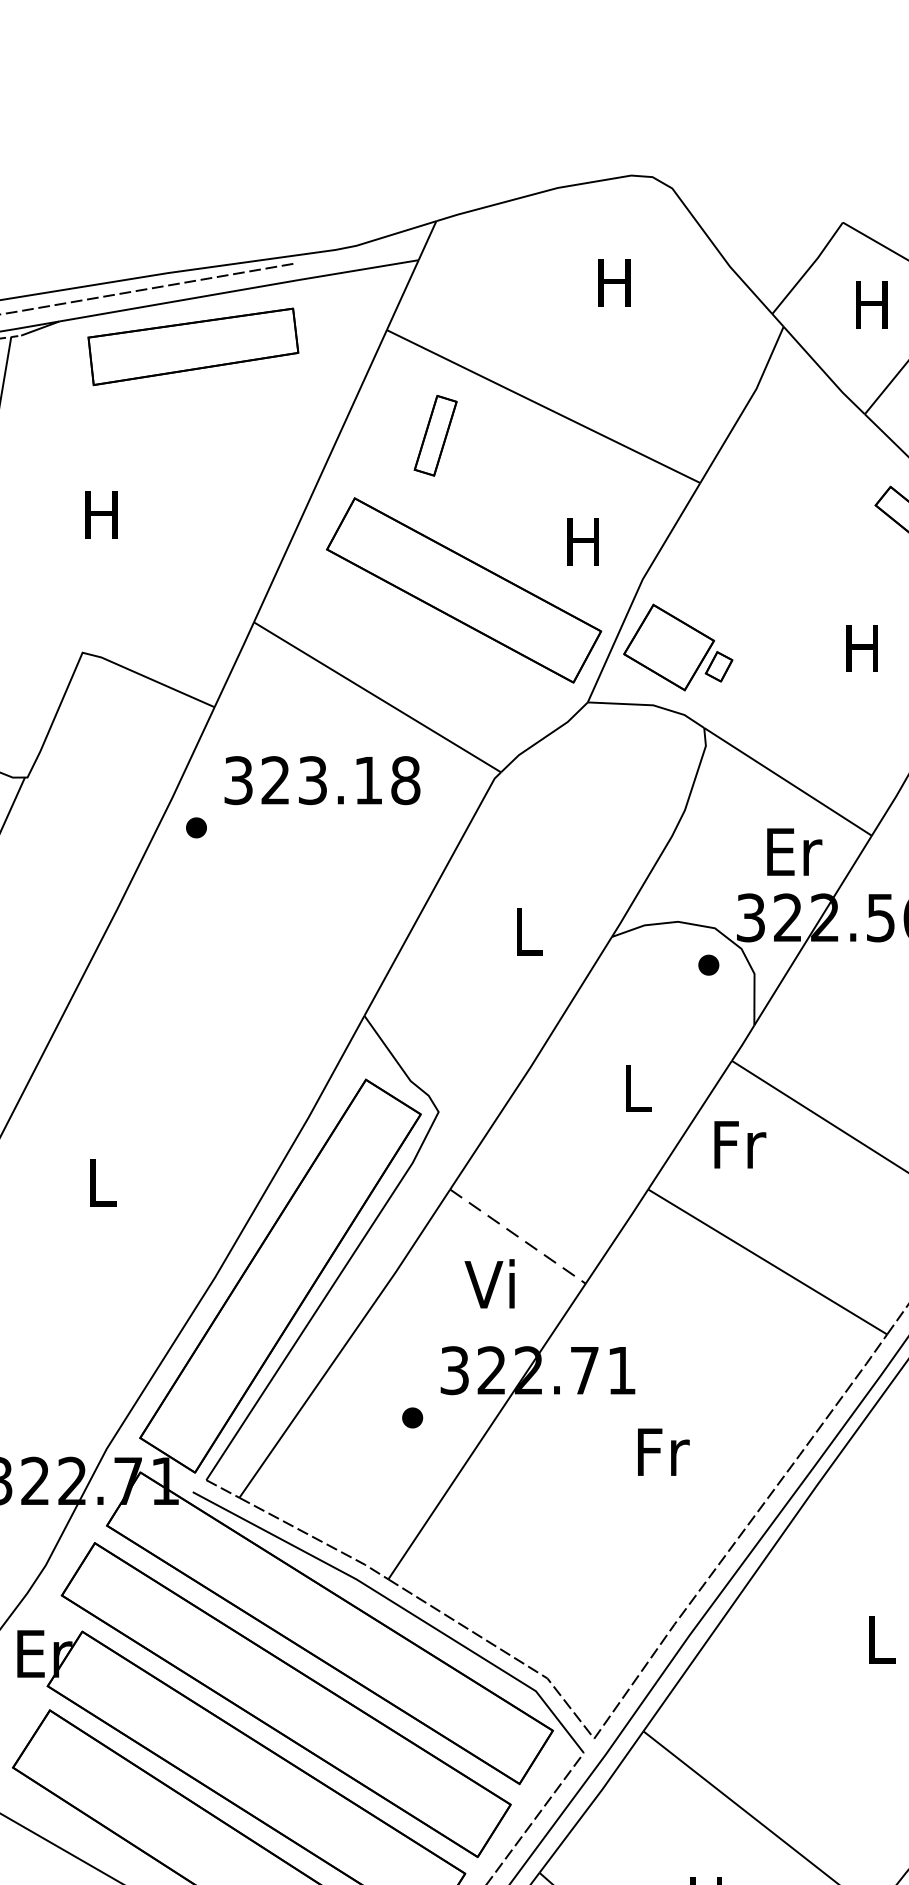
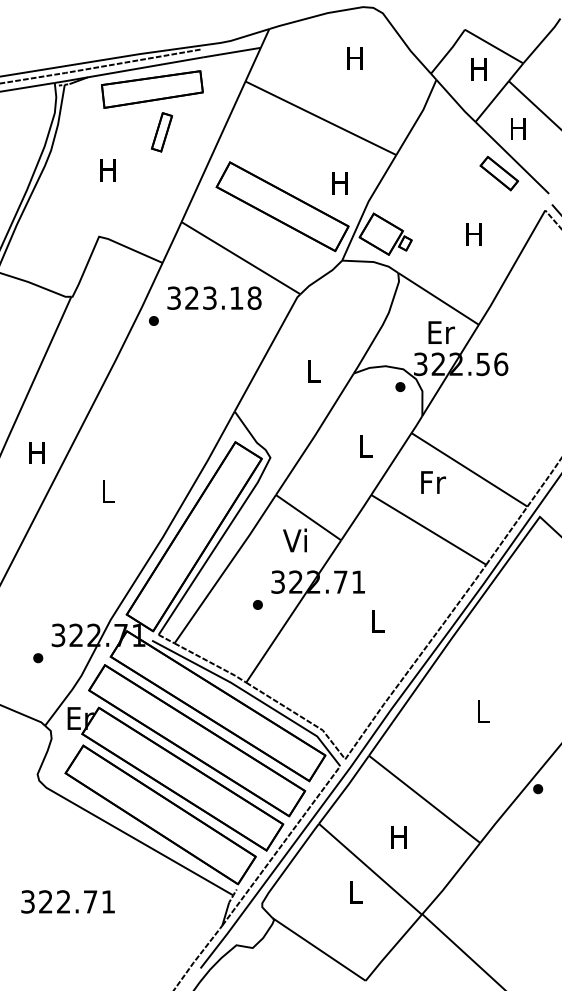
part: (434, 436) -> (161, 132), moved
text: (740, 1144) -> (433, 482), moved
line: (517, 1236) -> (308, 517), dashed -> solid
text: (663, 1452) -> (378, 621), Fr -> L

